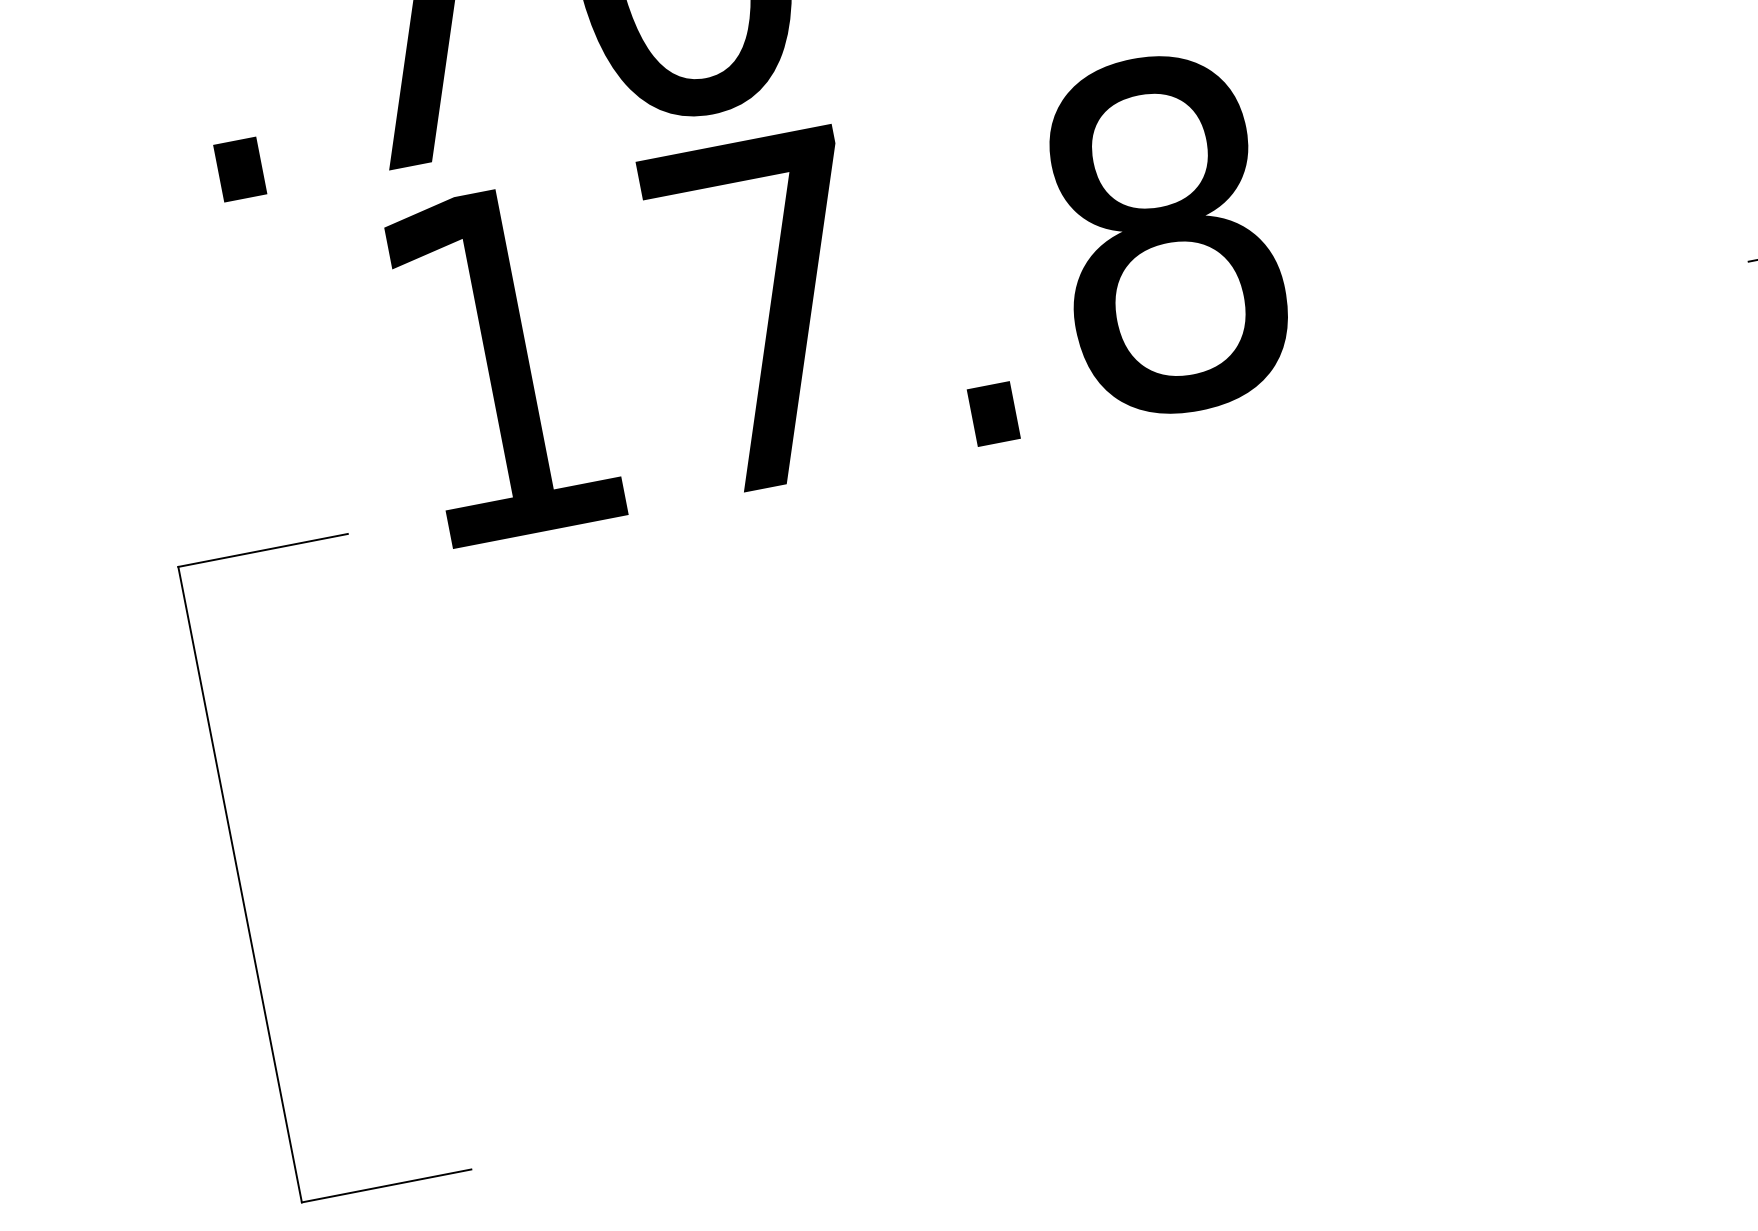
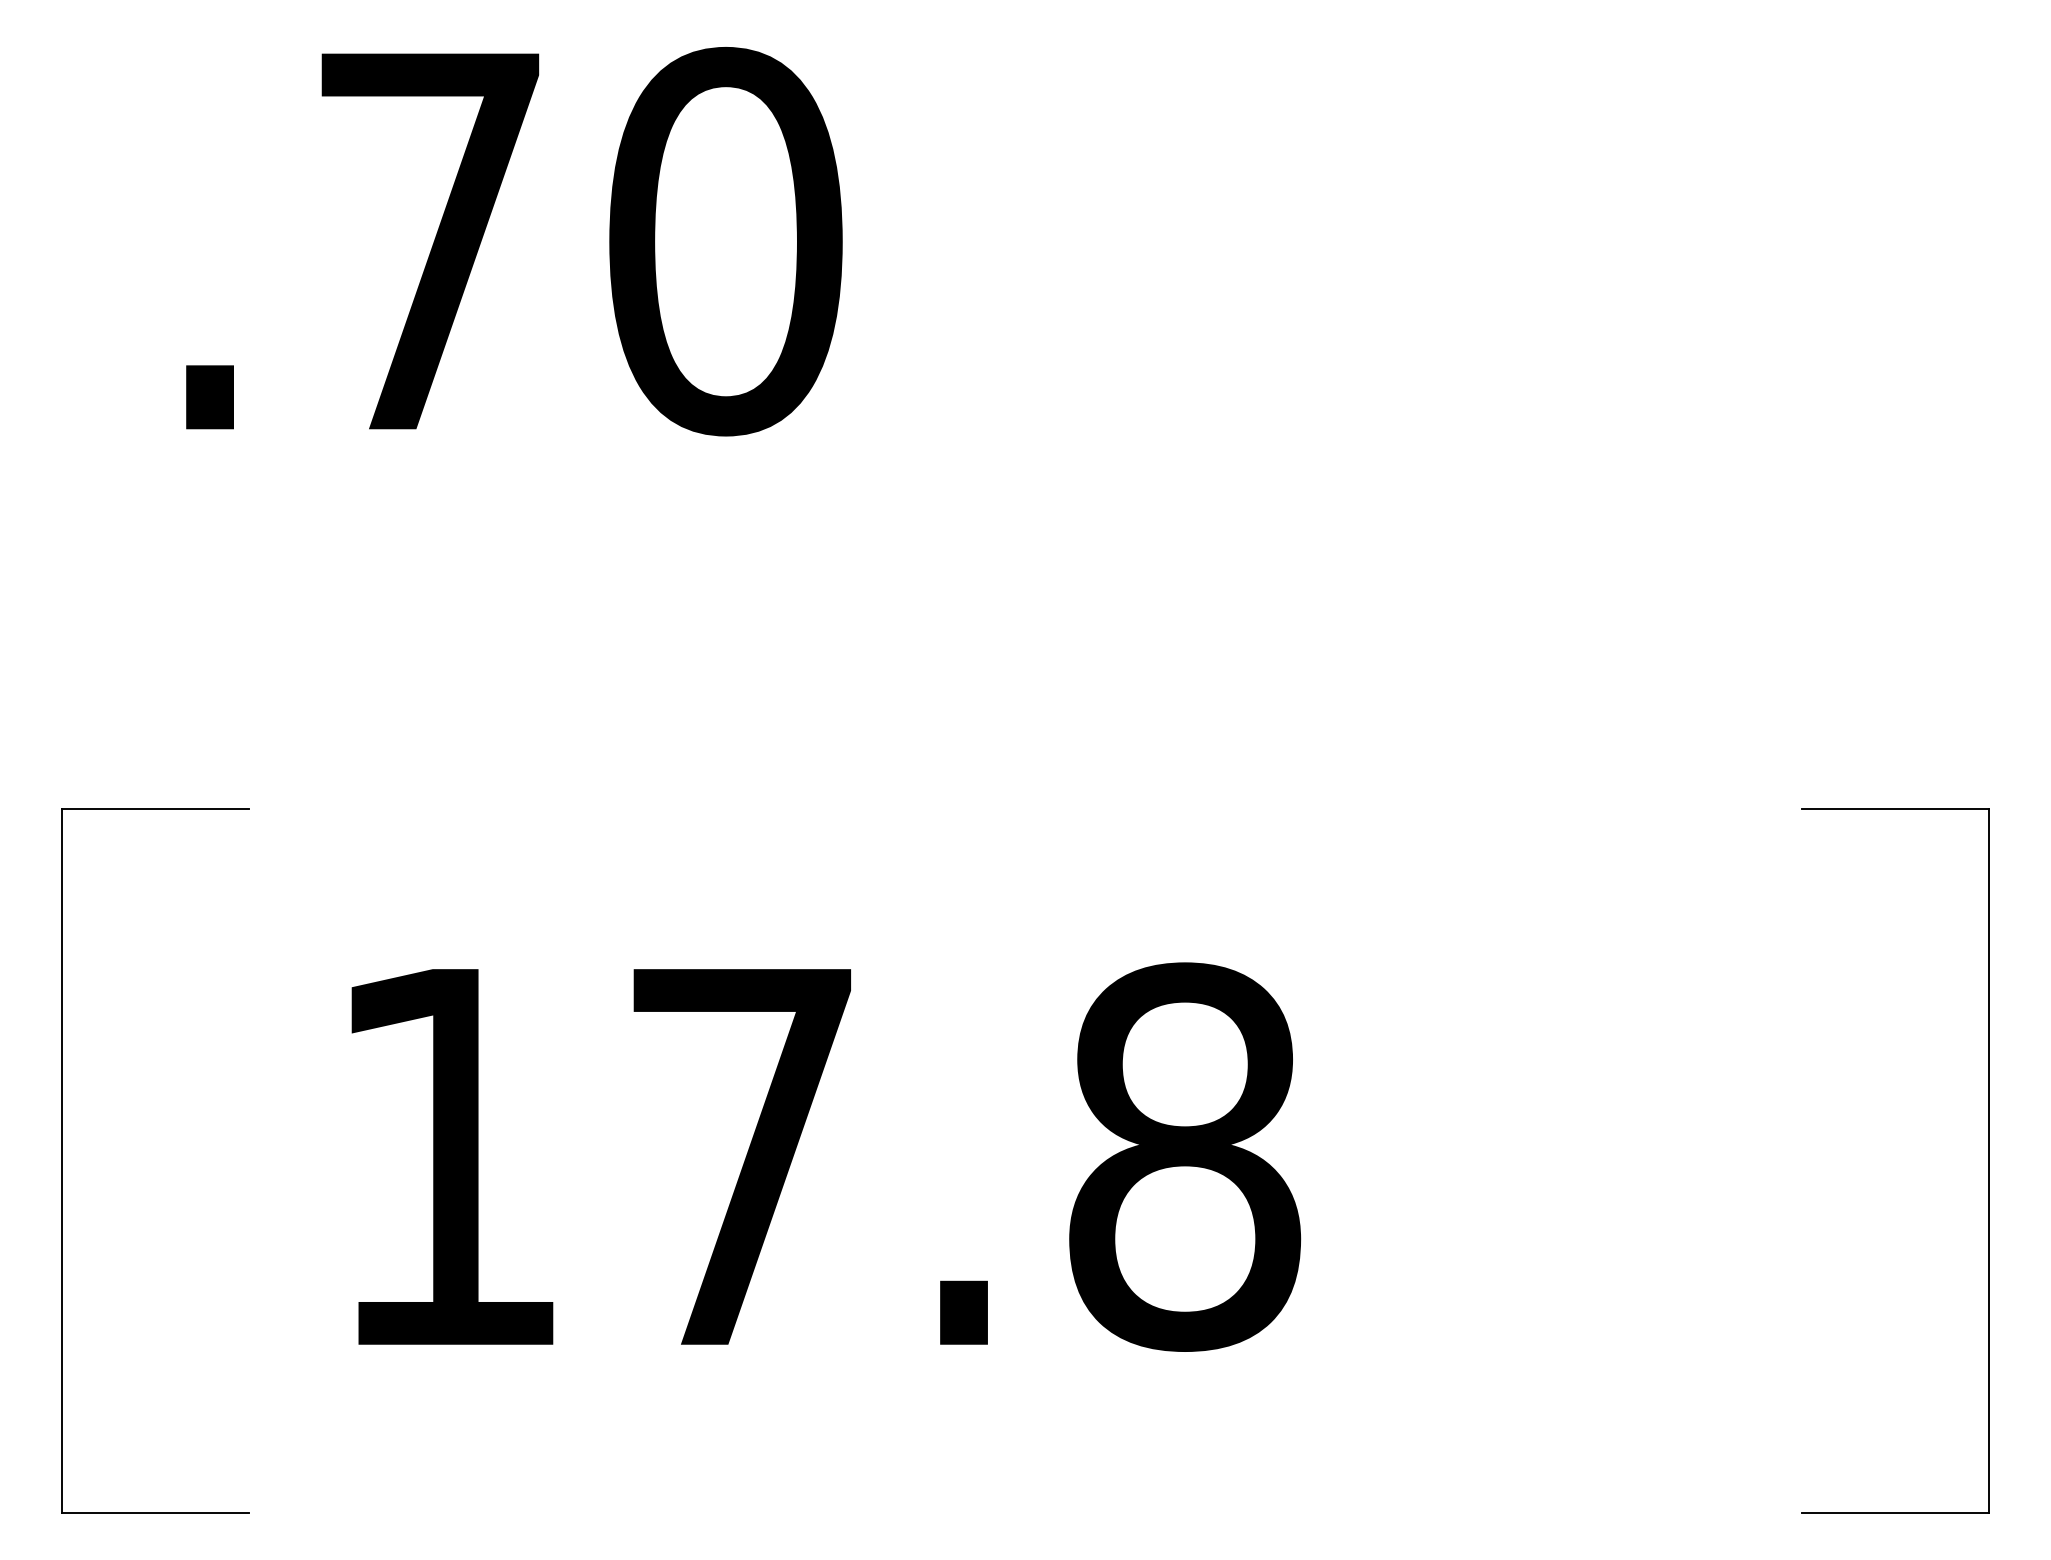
text: (842, 297) -> (826, 1156), moved

